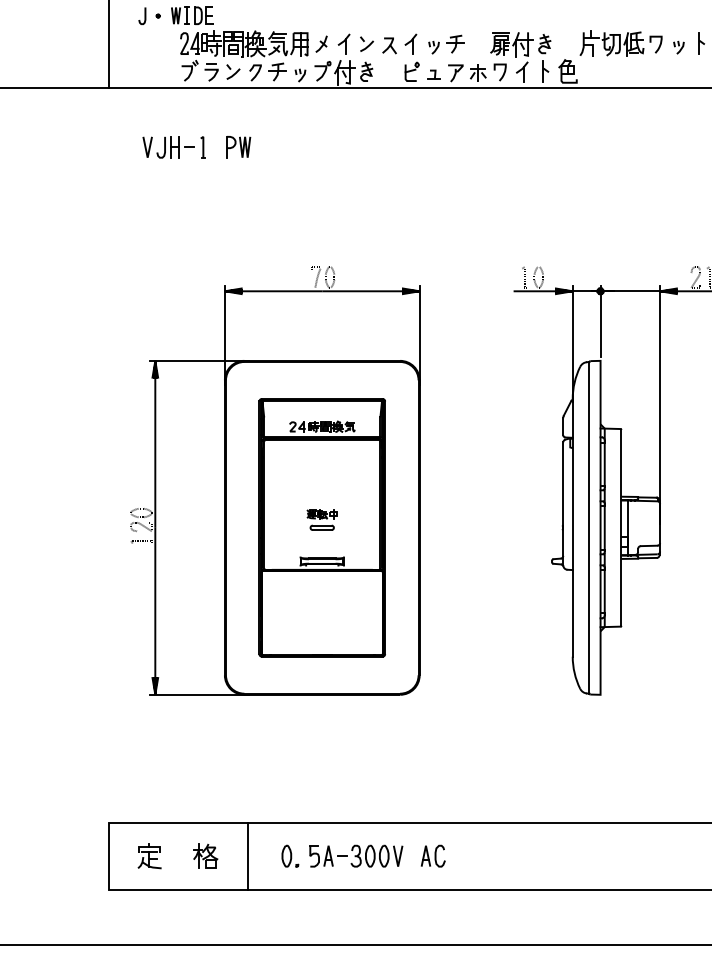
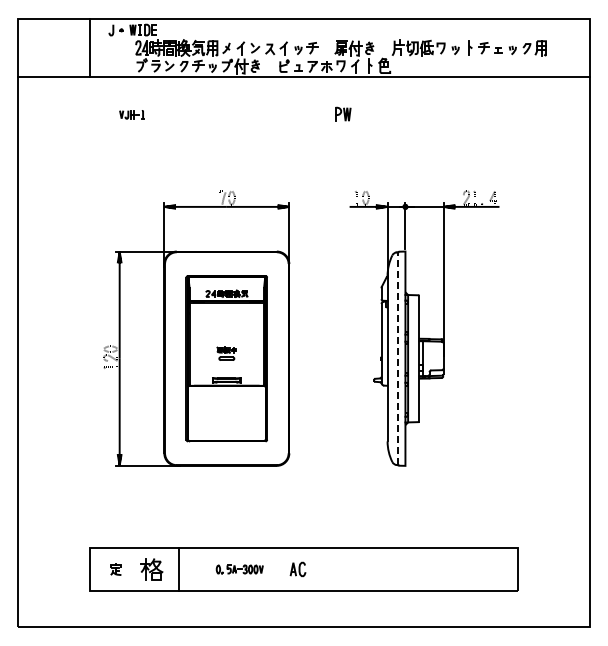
part: (239, 145) -> (343, 113), moved
part: (173, 147) -> (131, 114), size x0.6
line: (589, 527) -> (398, 358), solid -> dashed
part: (148, 856) -> (115, 569), size x0.7
part: (204, 856) -> (151, 569), size x1.4
part: (342, 856) -> (239, 569), size x0.6

